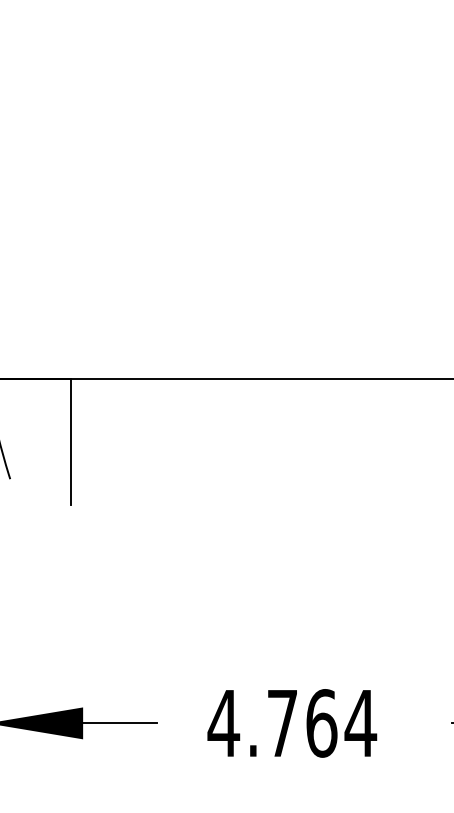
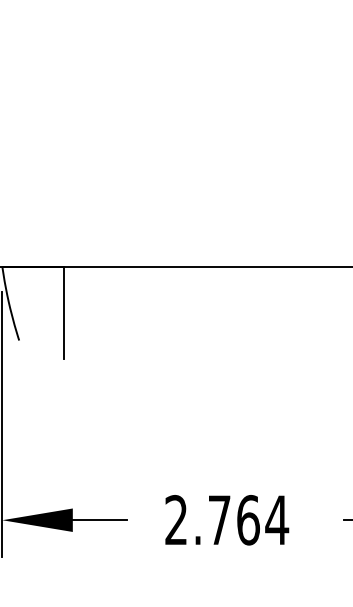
text: (224, 722) -> (176, 519), 4.764 -> 2.764

